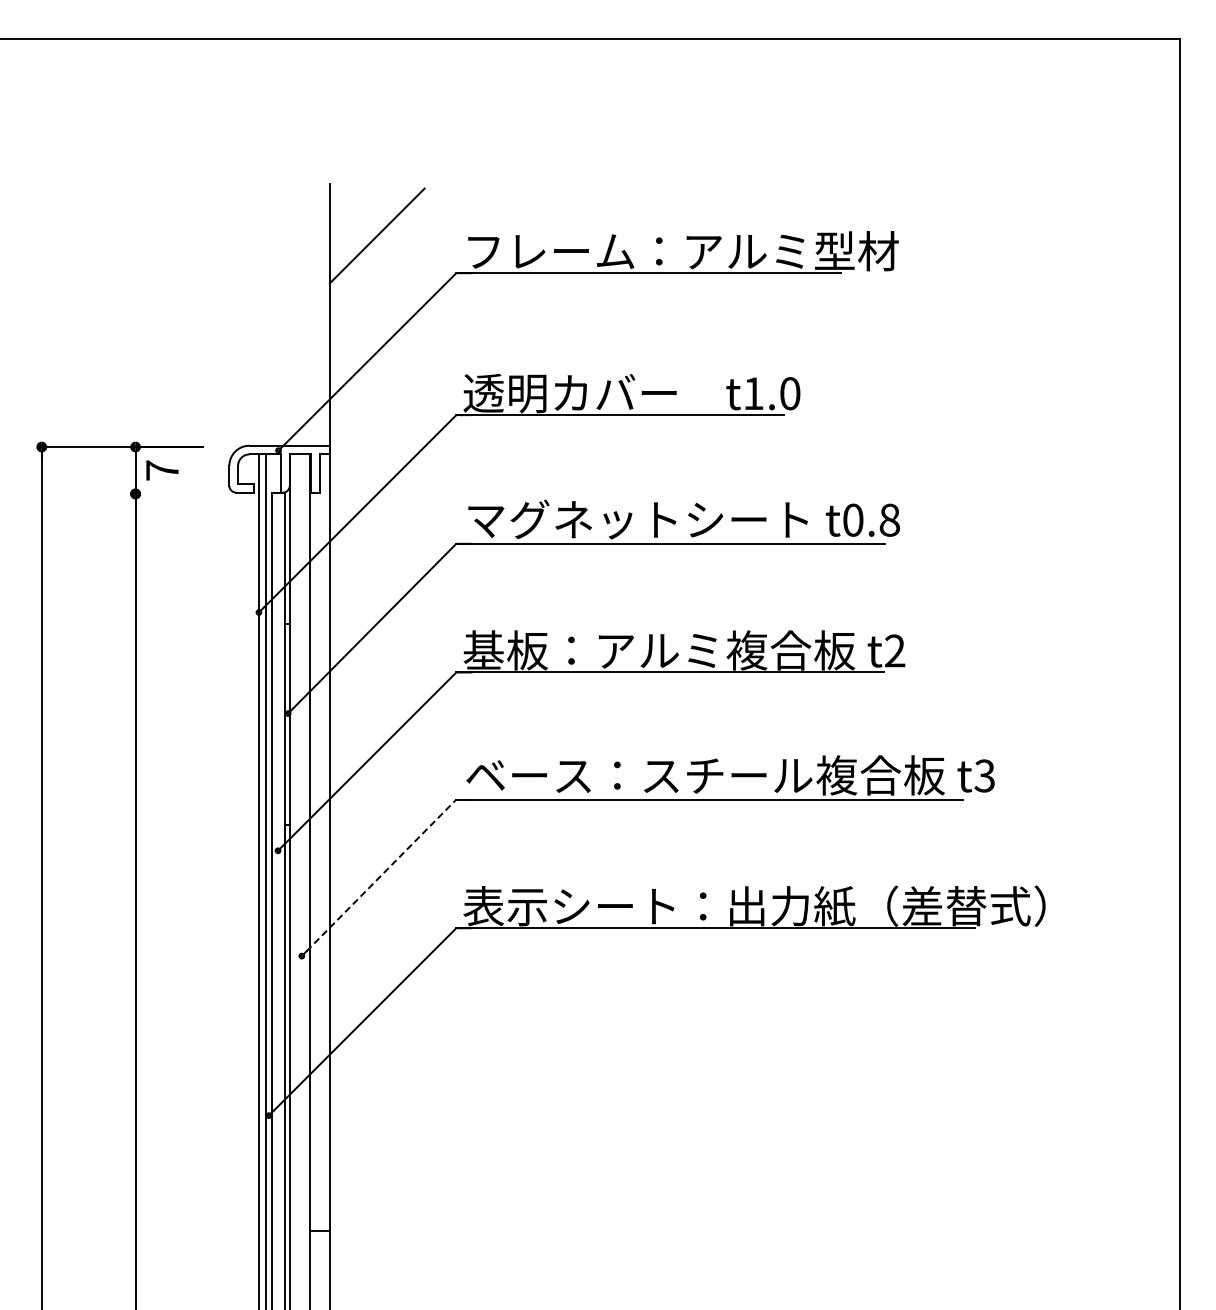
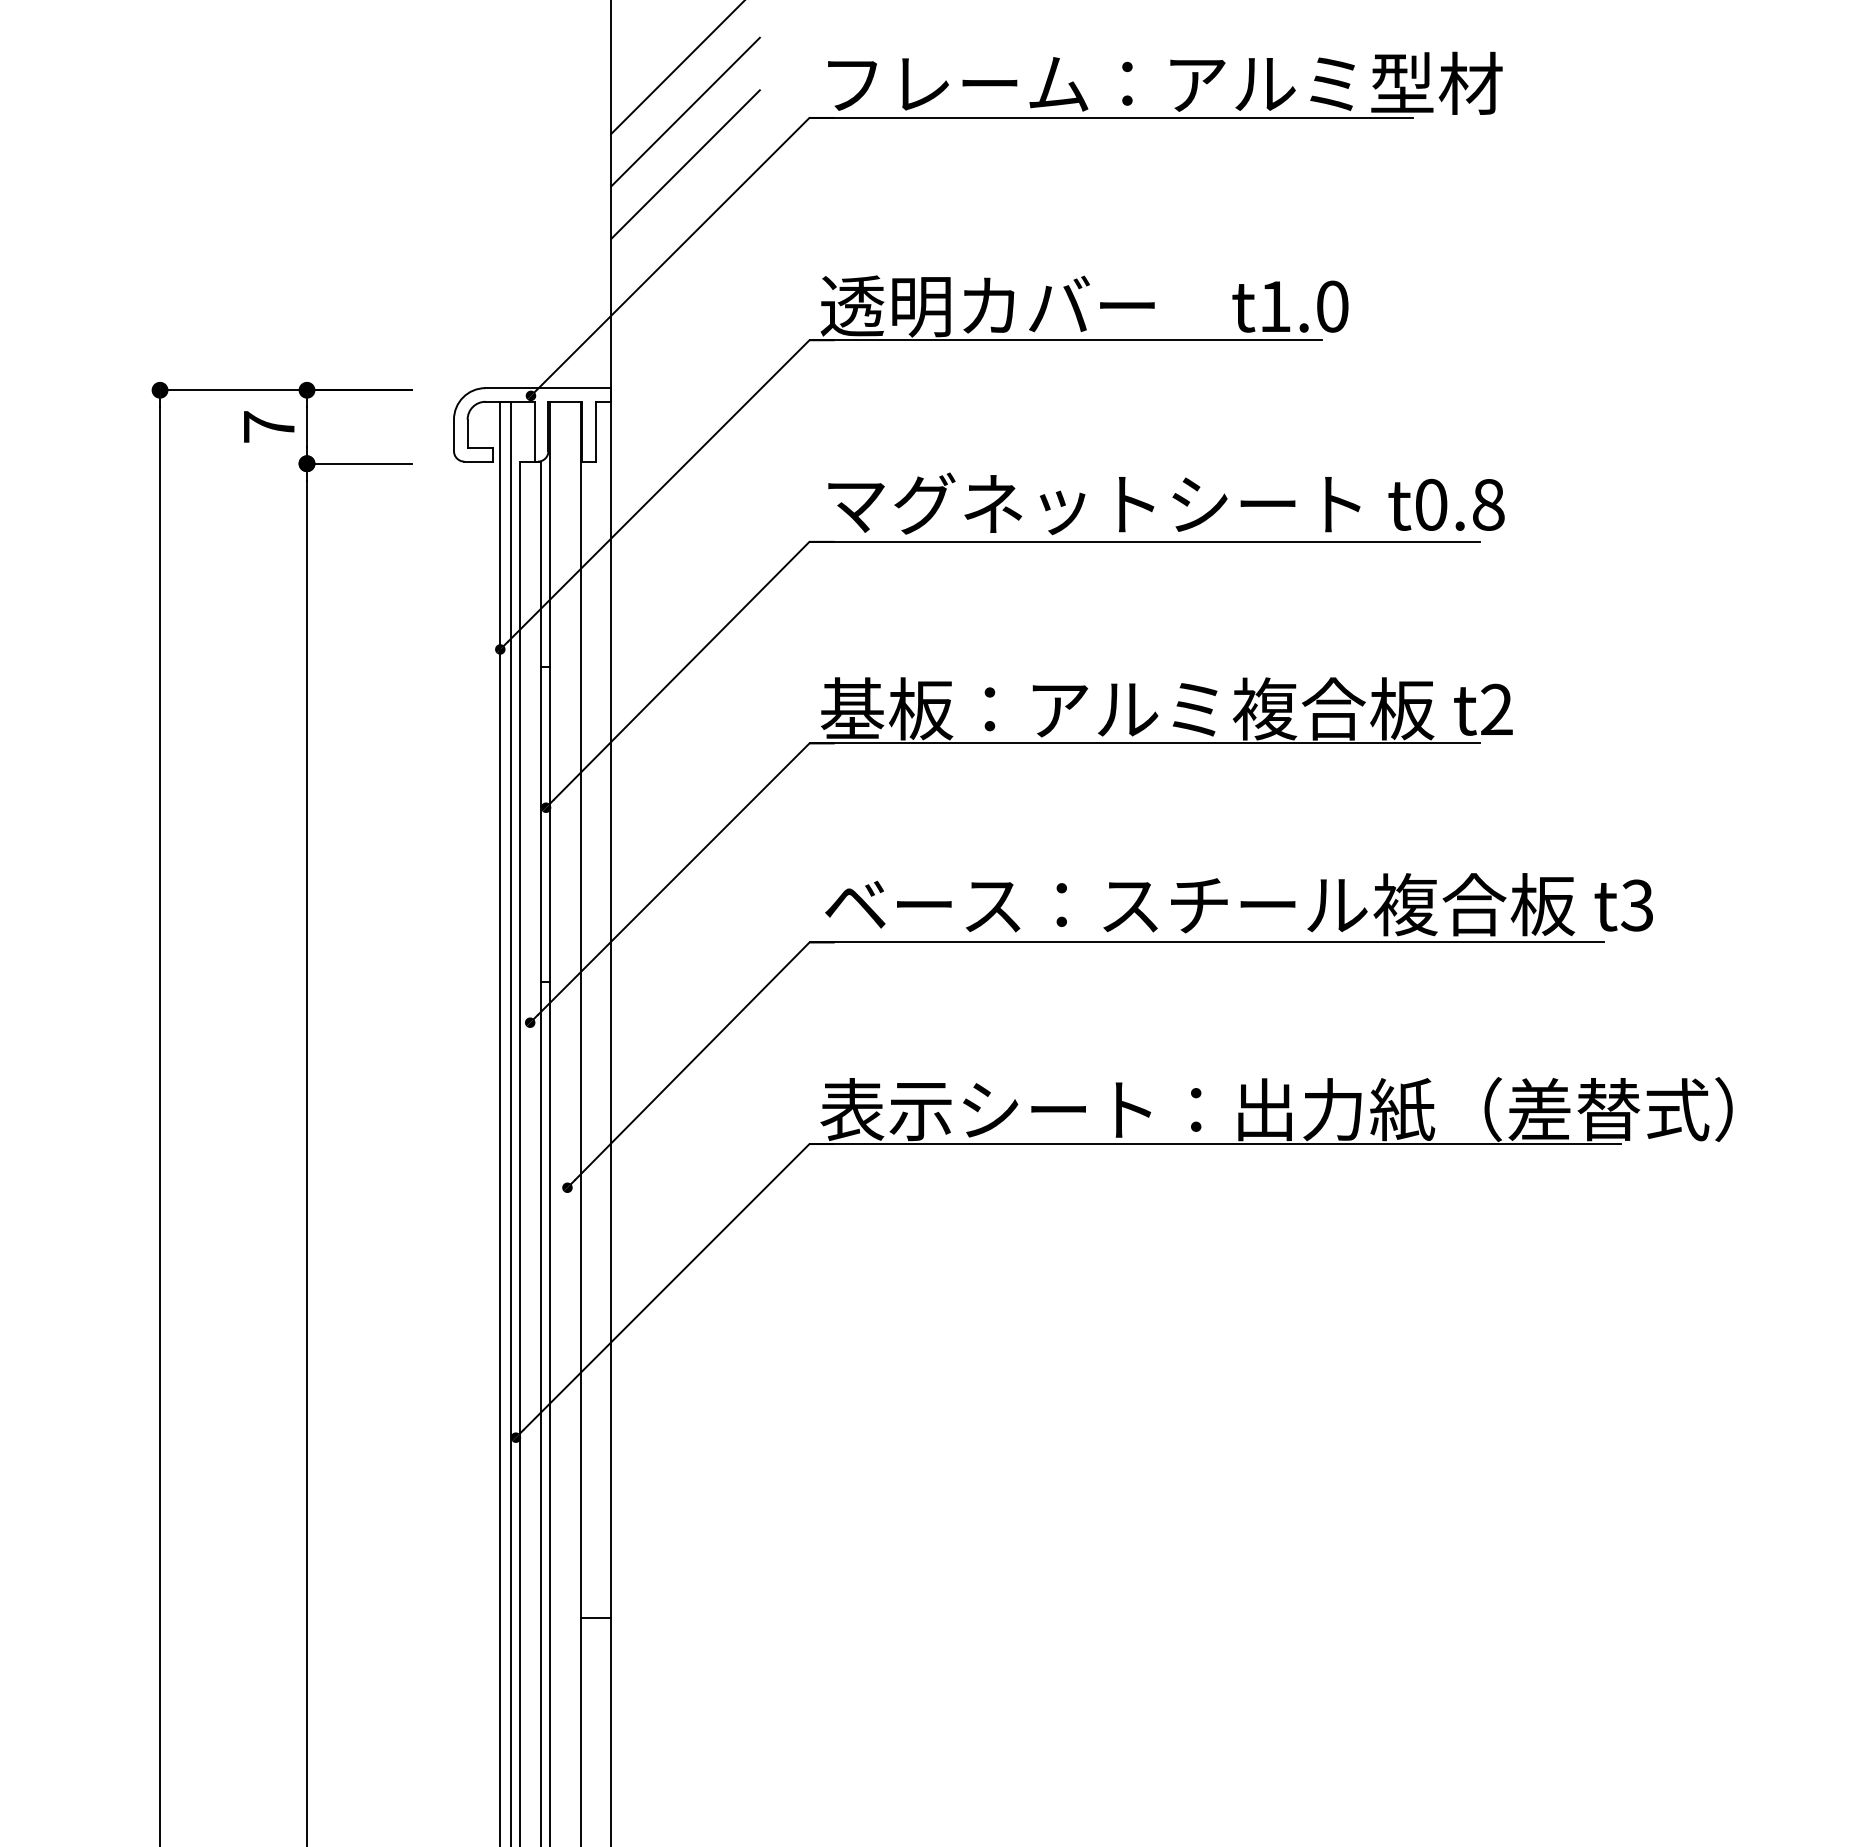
line: (376, 269) -> (684, 112), added
line: (376, 302) -> (684, 163), added
text: (162, 470) -> (269, 426), moved
line: (168, 493) -> (358, 463), added
line: (387, 869) -> (701, 1052), dashed -> solid

